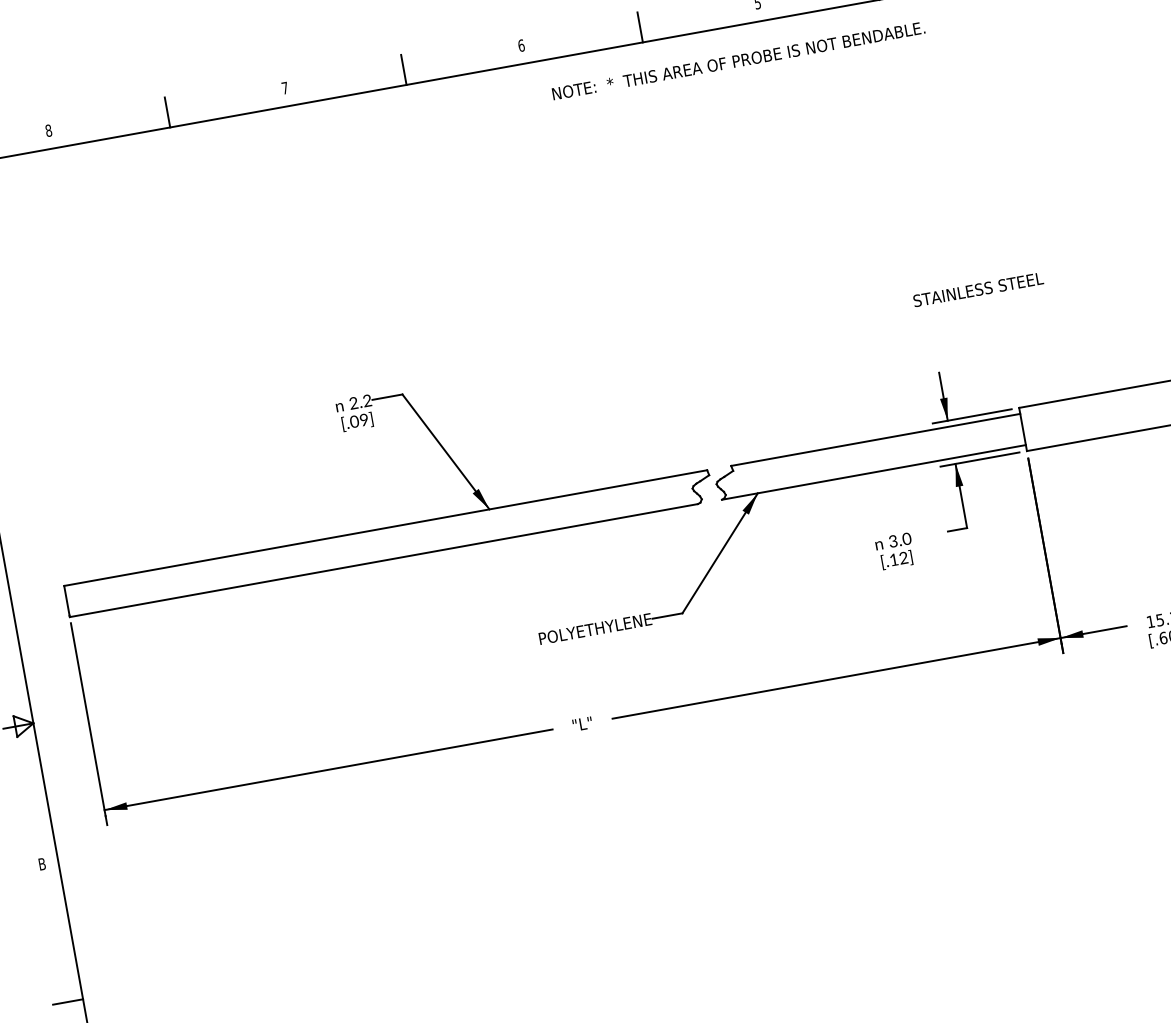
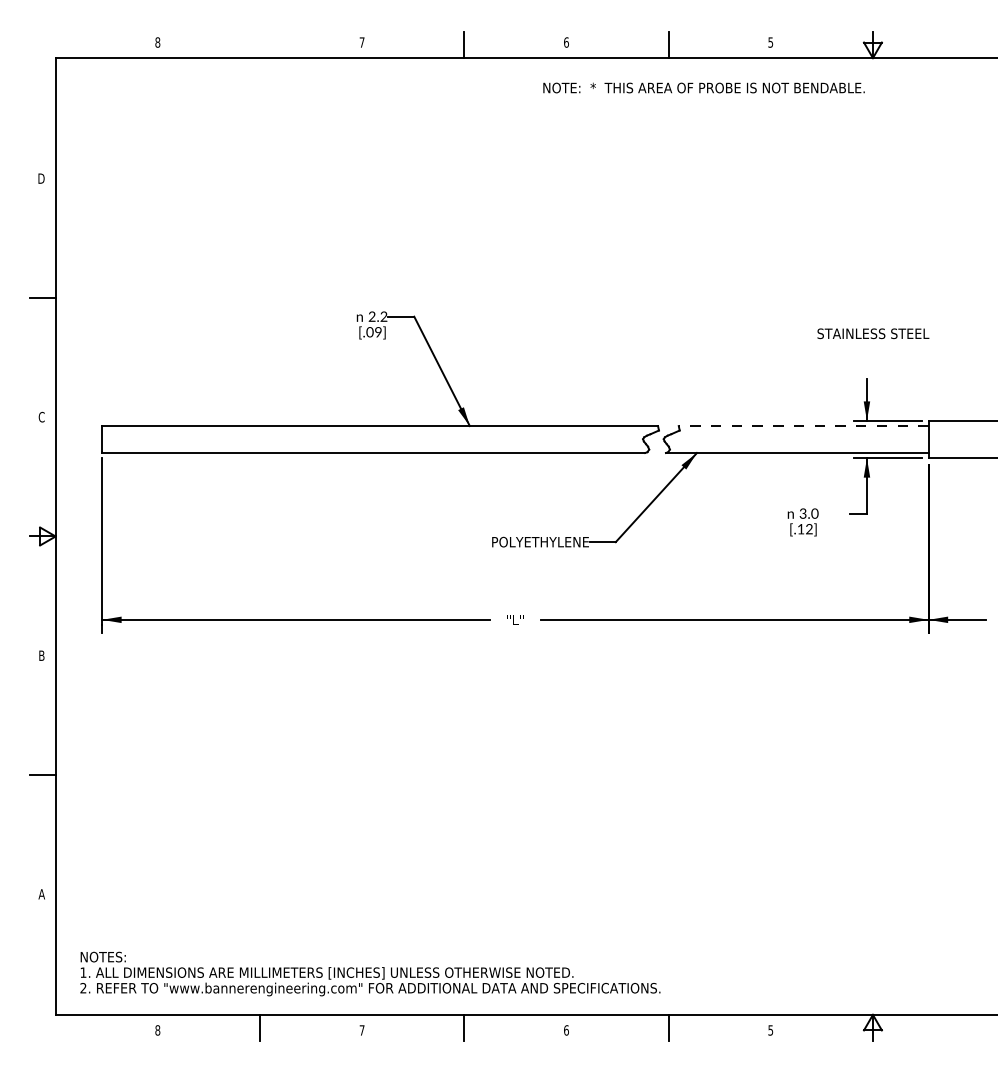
text: (737, 60) -> (703, 87), moved
line: (168, 112) -> (260, 45), removed
text: (978, 289) -> (873, 333), moved
line: (875, 440) -> (803, 426), solid -> dashed

